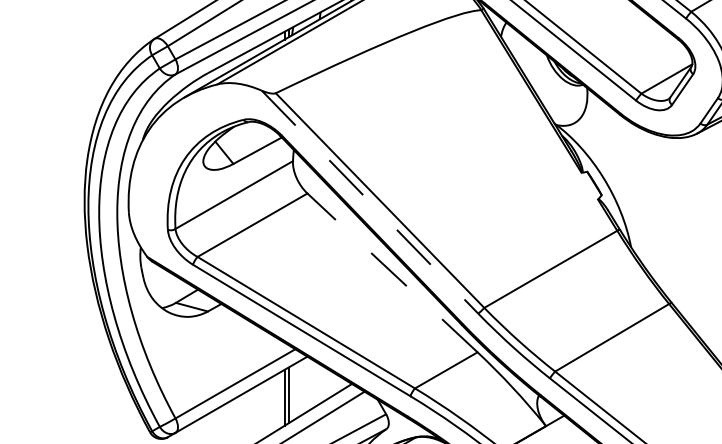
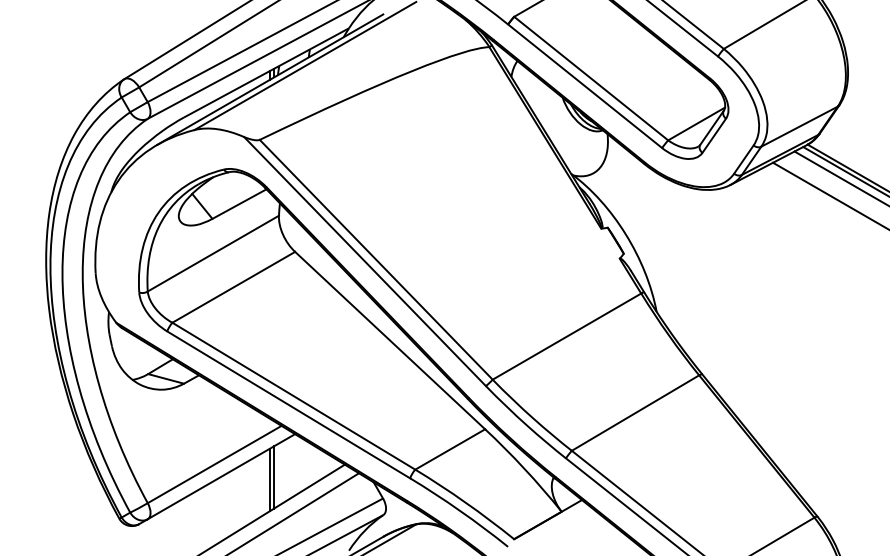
line: (370, 202) -> (365, 261), dashed -> solid
line: (392, 272) -> (390, 340), dashed -> solid

